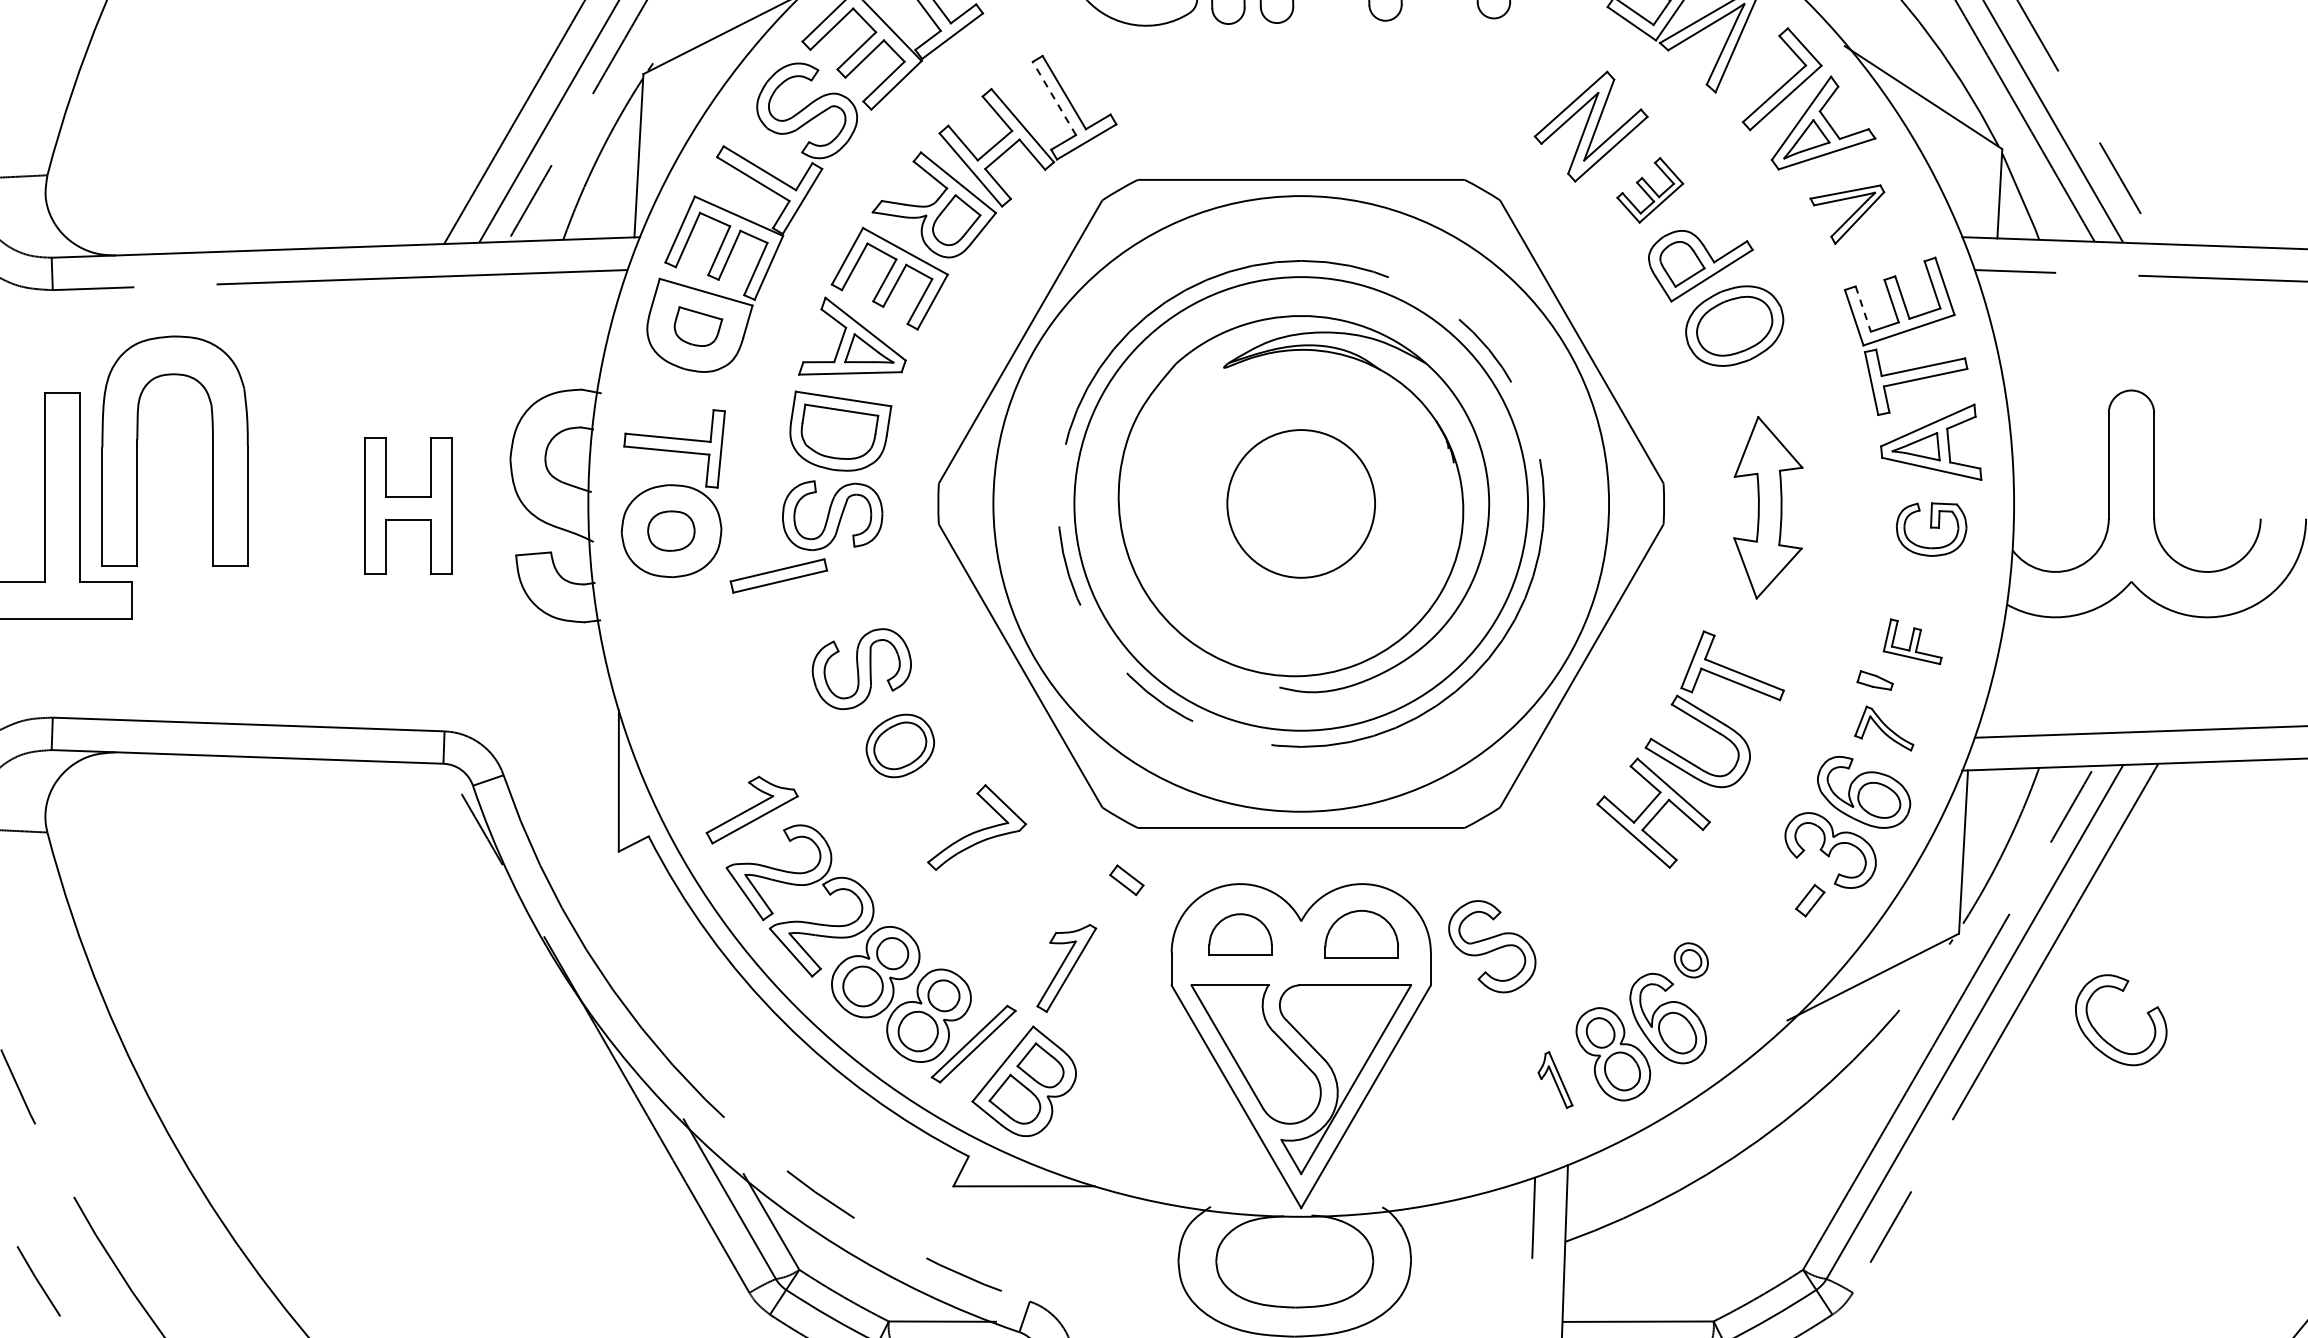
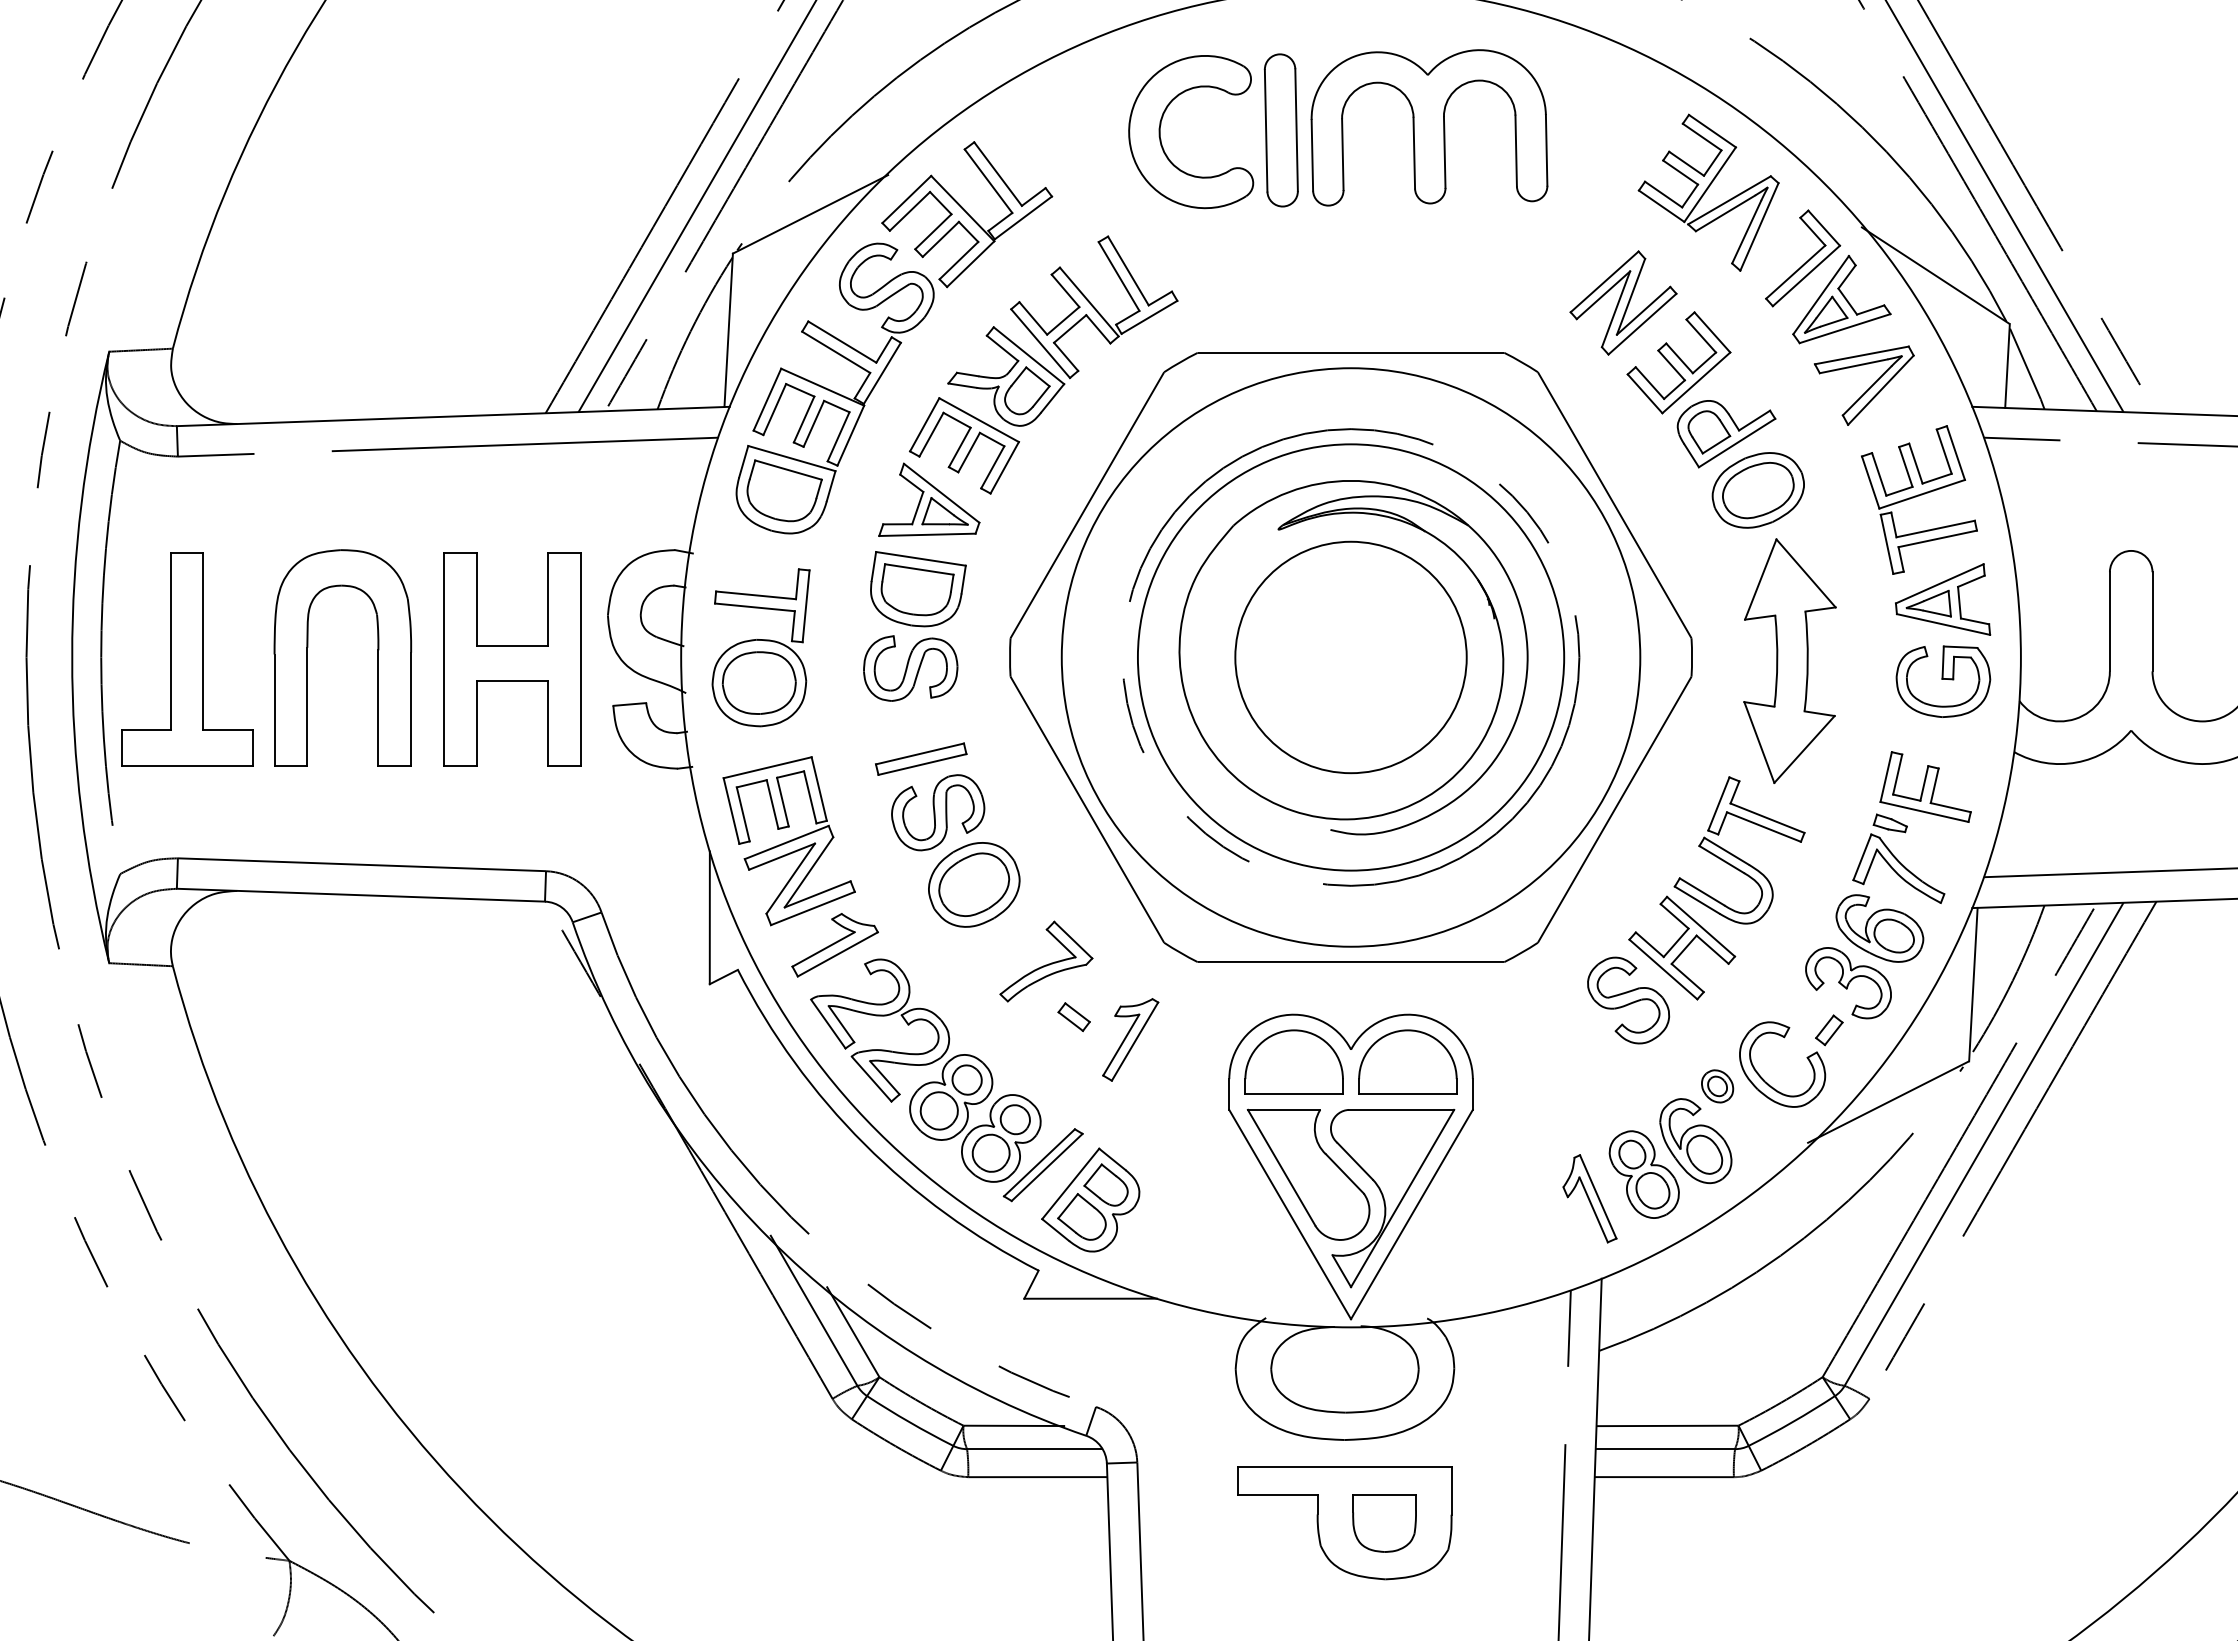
line: (1054, 98) -> (1119, 276), dashed -> solid
part: (1649, 190) -> (1678, 362), size x1.67
part: (1846, 214) -> (1863, 385), size x1.43
line: (1863, 309) -> (1879, 474), dashed -> solid
part: (698, 326) -> (784, 490), size x1.67
part: (137, 450) -> (307, 657), moved
circle: (1300, 503) -> (1350, 657), size x1.67
part: (408, 506) -> (512, 659), size x1.67
part: (1767, 507) -> (1789, 660), size x1.43
part: (1931, 529) -> (1943, 681), size x1.43
part: (670, 530) -> (758, 682), size x1.67
part: (779, 575) -> (921, 758), moved
part: (1912, 641) -> (1925, 786), size x1.67
part: (702, 699) -> (788, 841), added
part: (1883, 728) -> (1898, 868), size x1.67
part: (900, 745) -> (974, 884), size x1.43
part: (1126, 879) -> (1073, 1016), moved
part: (1239, 933) -> (1293, 1061), size x1.67
part: (1361, 933) -> (1407, 1061), size x1.43
part: (1492, 946) -> (1628, 1000), moved
part: (1066, 967) -> (1130, 1039), moved
part: (2104, 1038) -> (1766, 1081), moved
part: (1555, 1079) -> (1589, 1198), size x1.67

